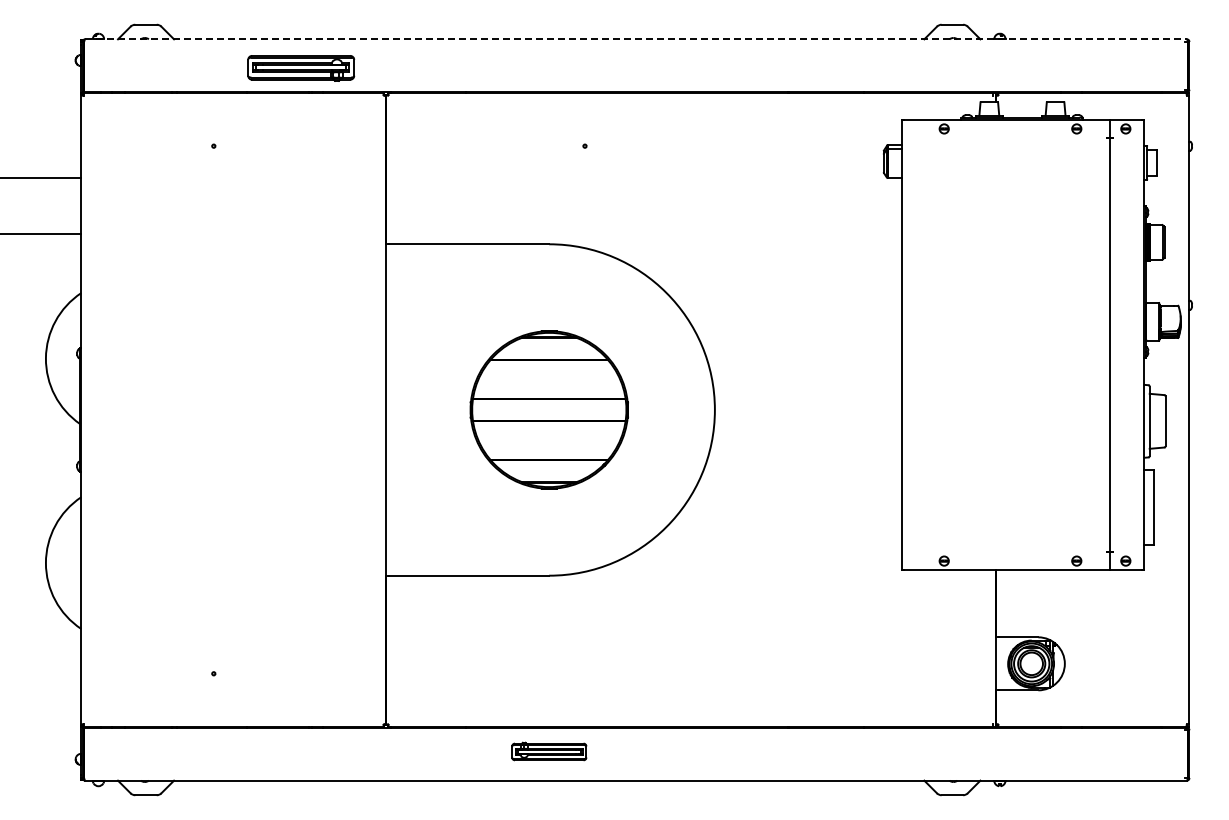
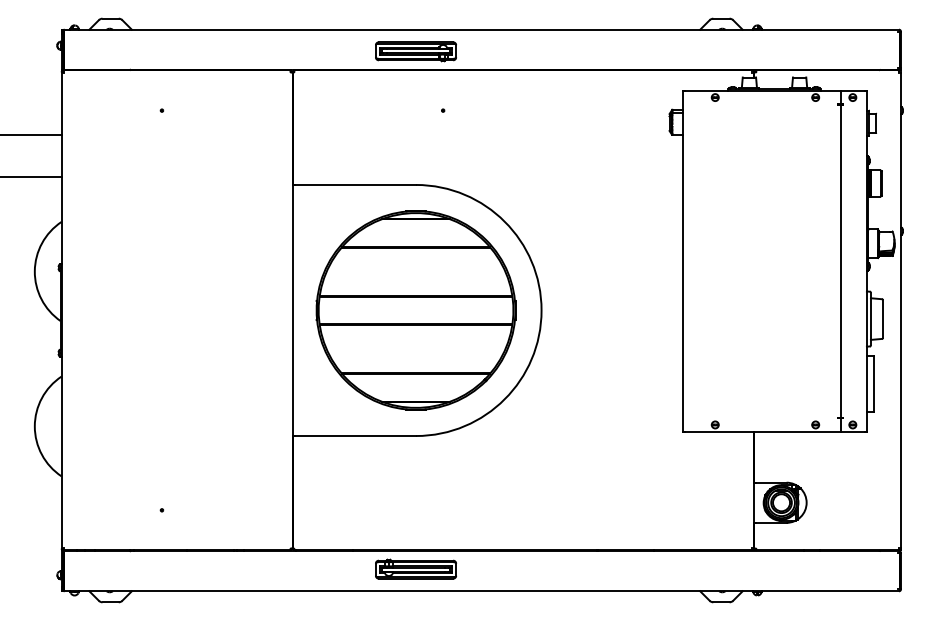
line: (636, 39) -> (482, 29), dashed -> solid
part: (301, 68) -> (416, 51), moved
part: (549, 409) -> (416, 310), size x1.67
part: (549, 751) -> (416, 569), size x1.43

